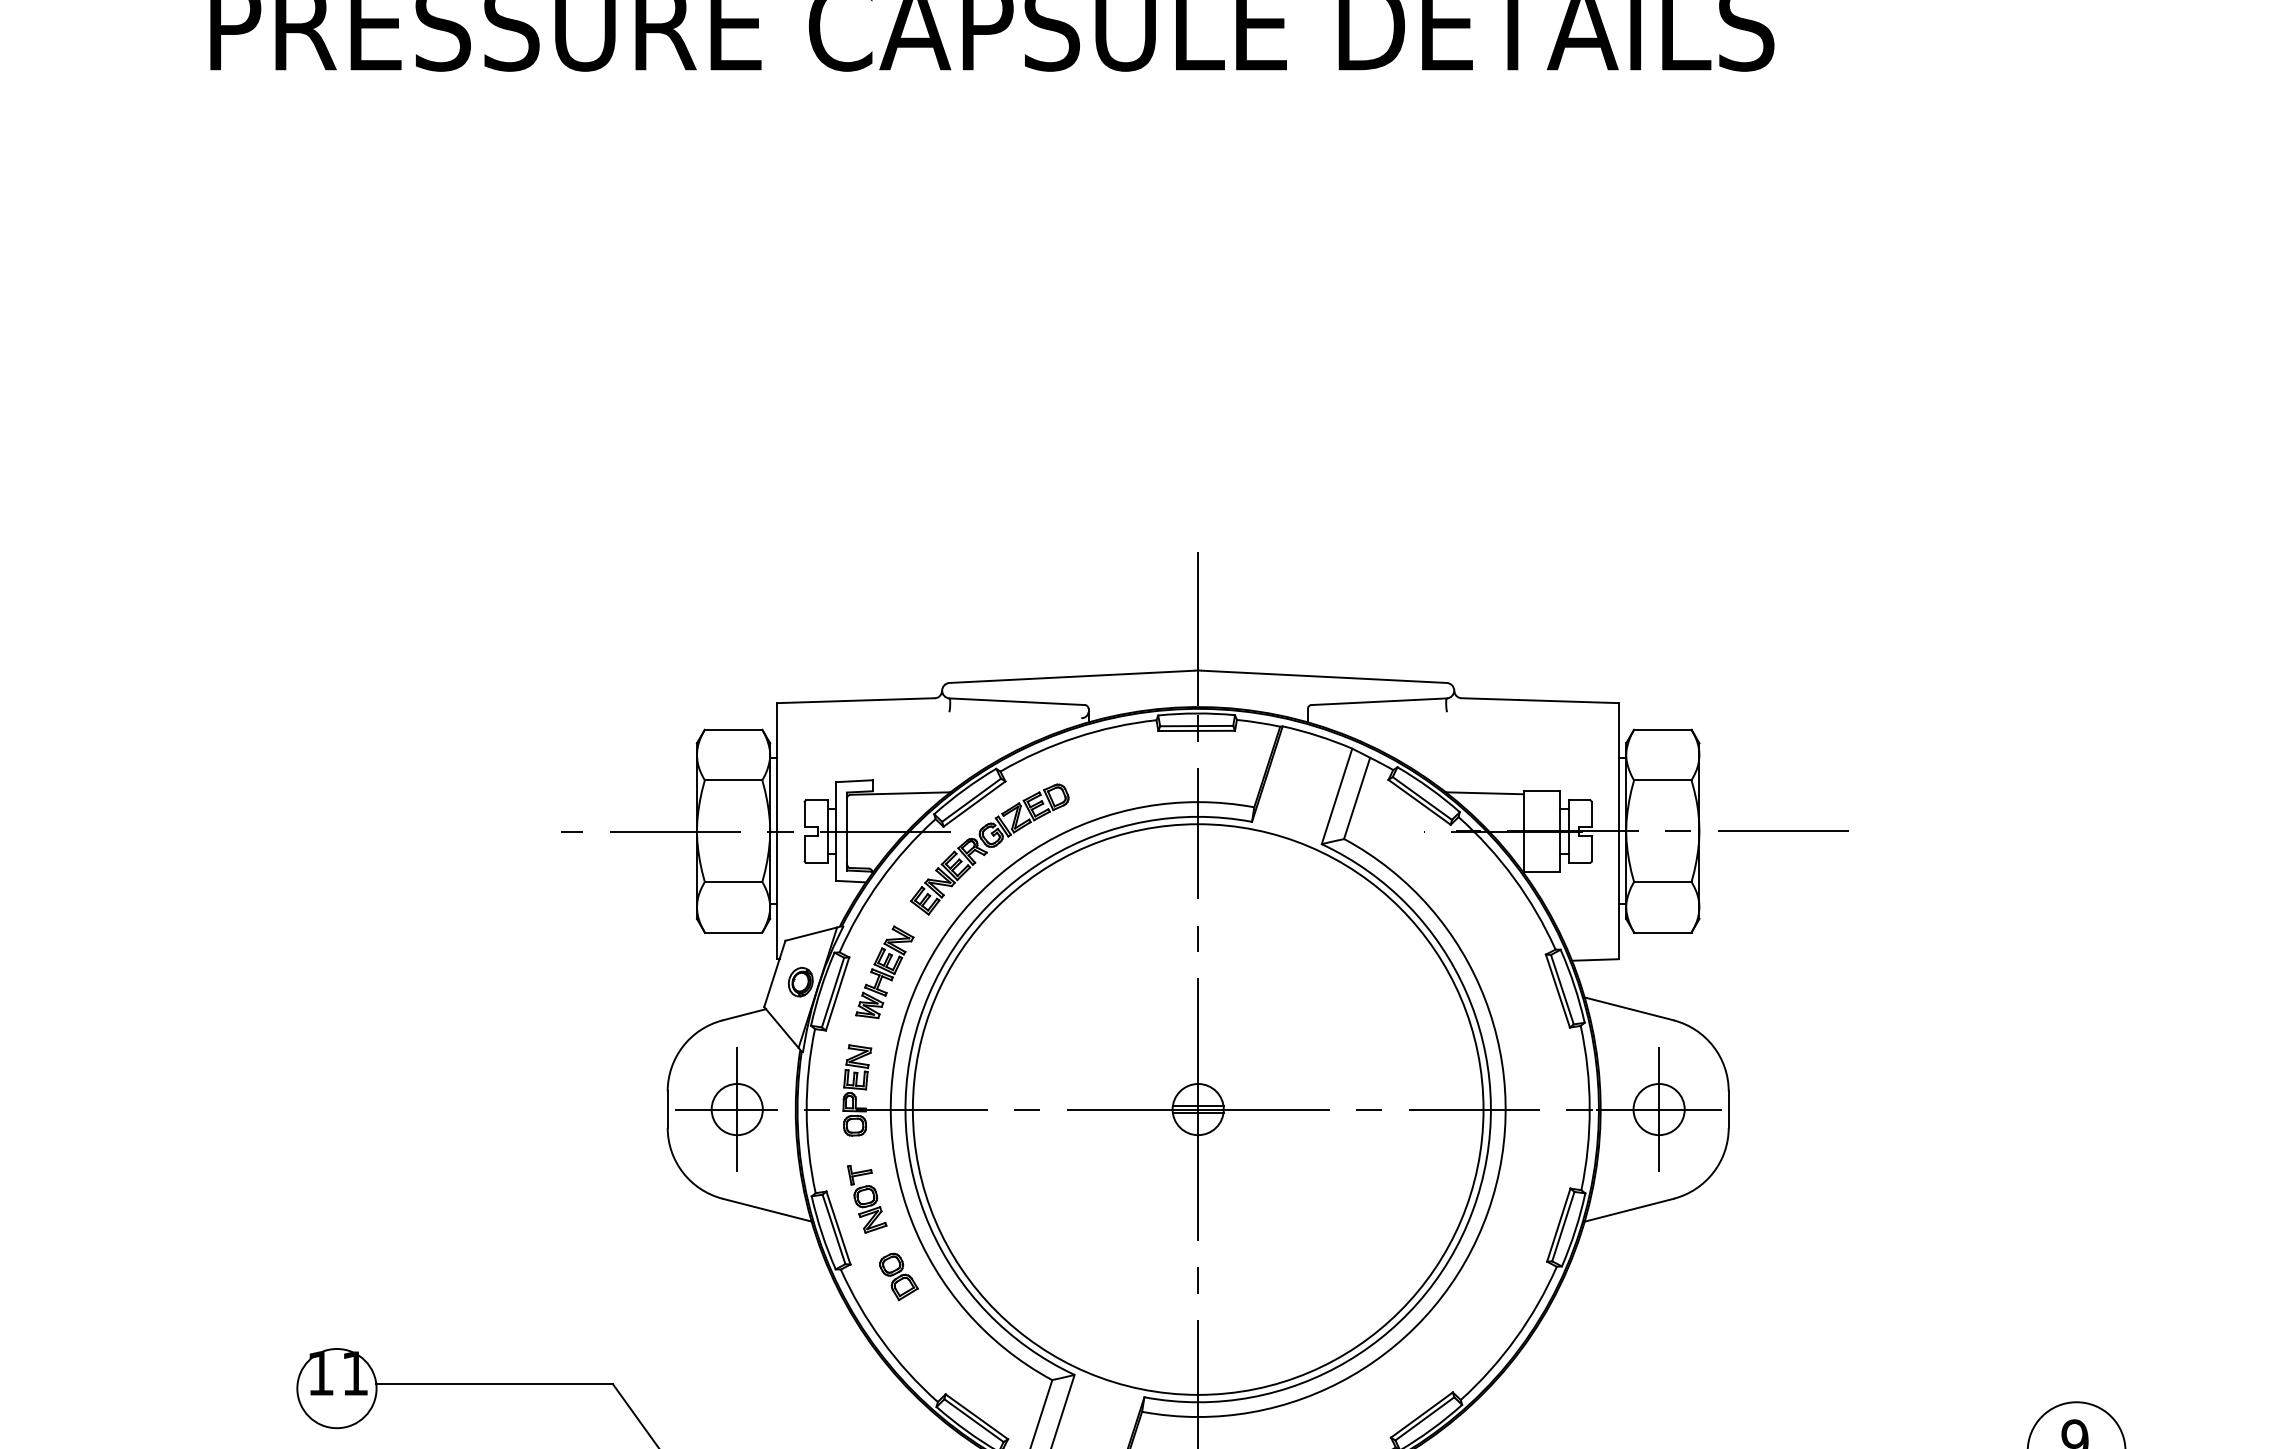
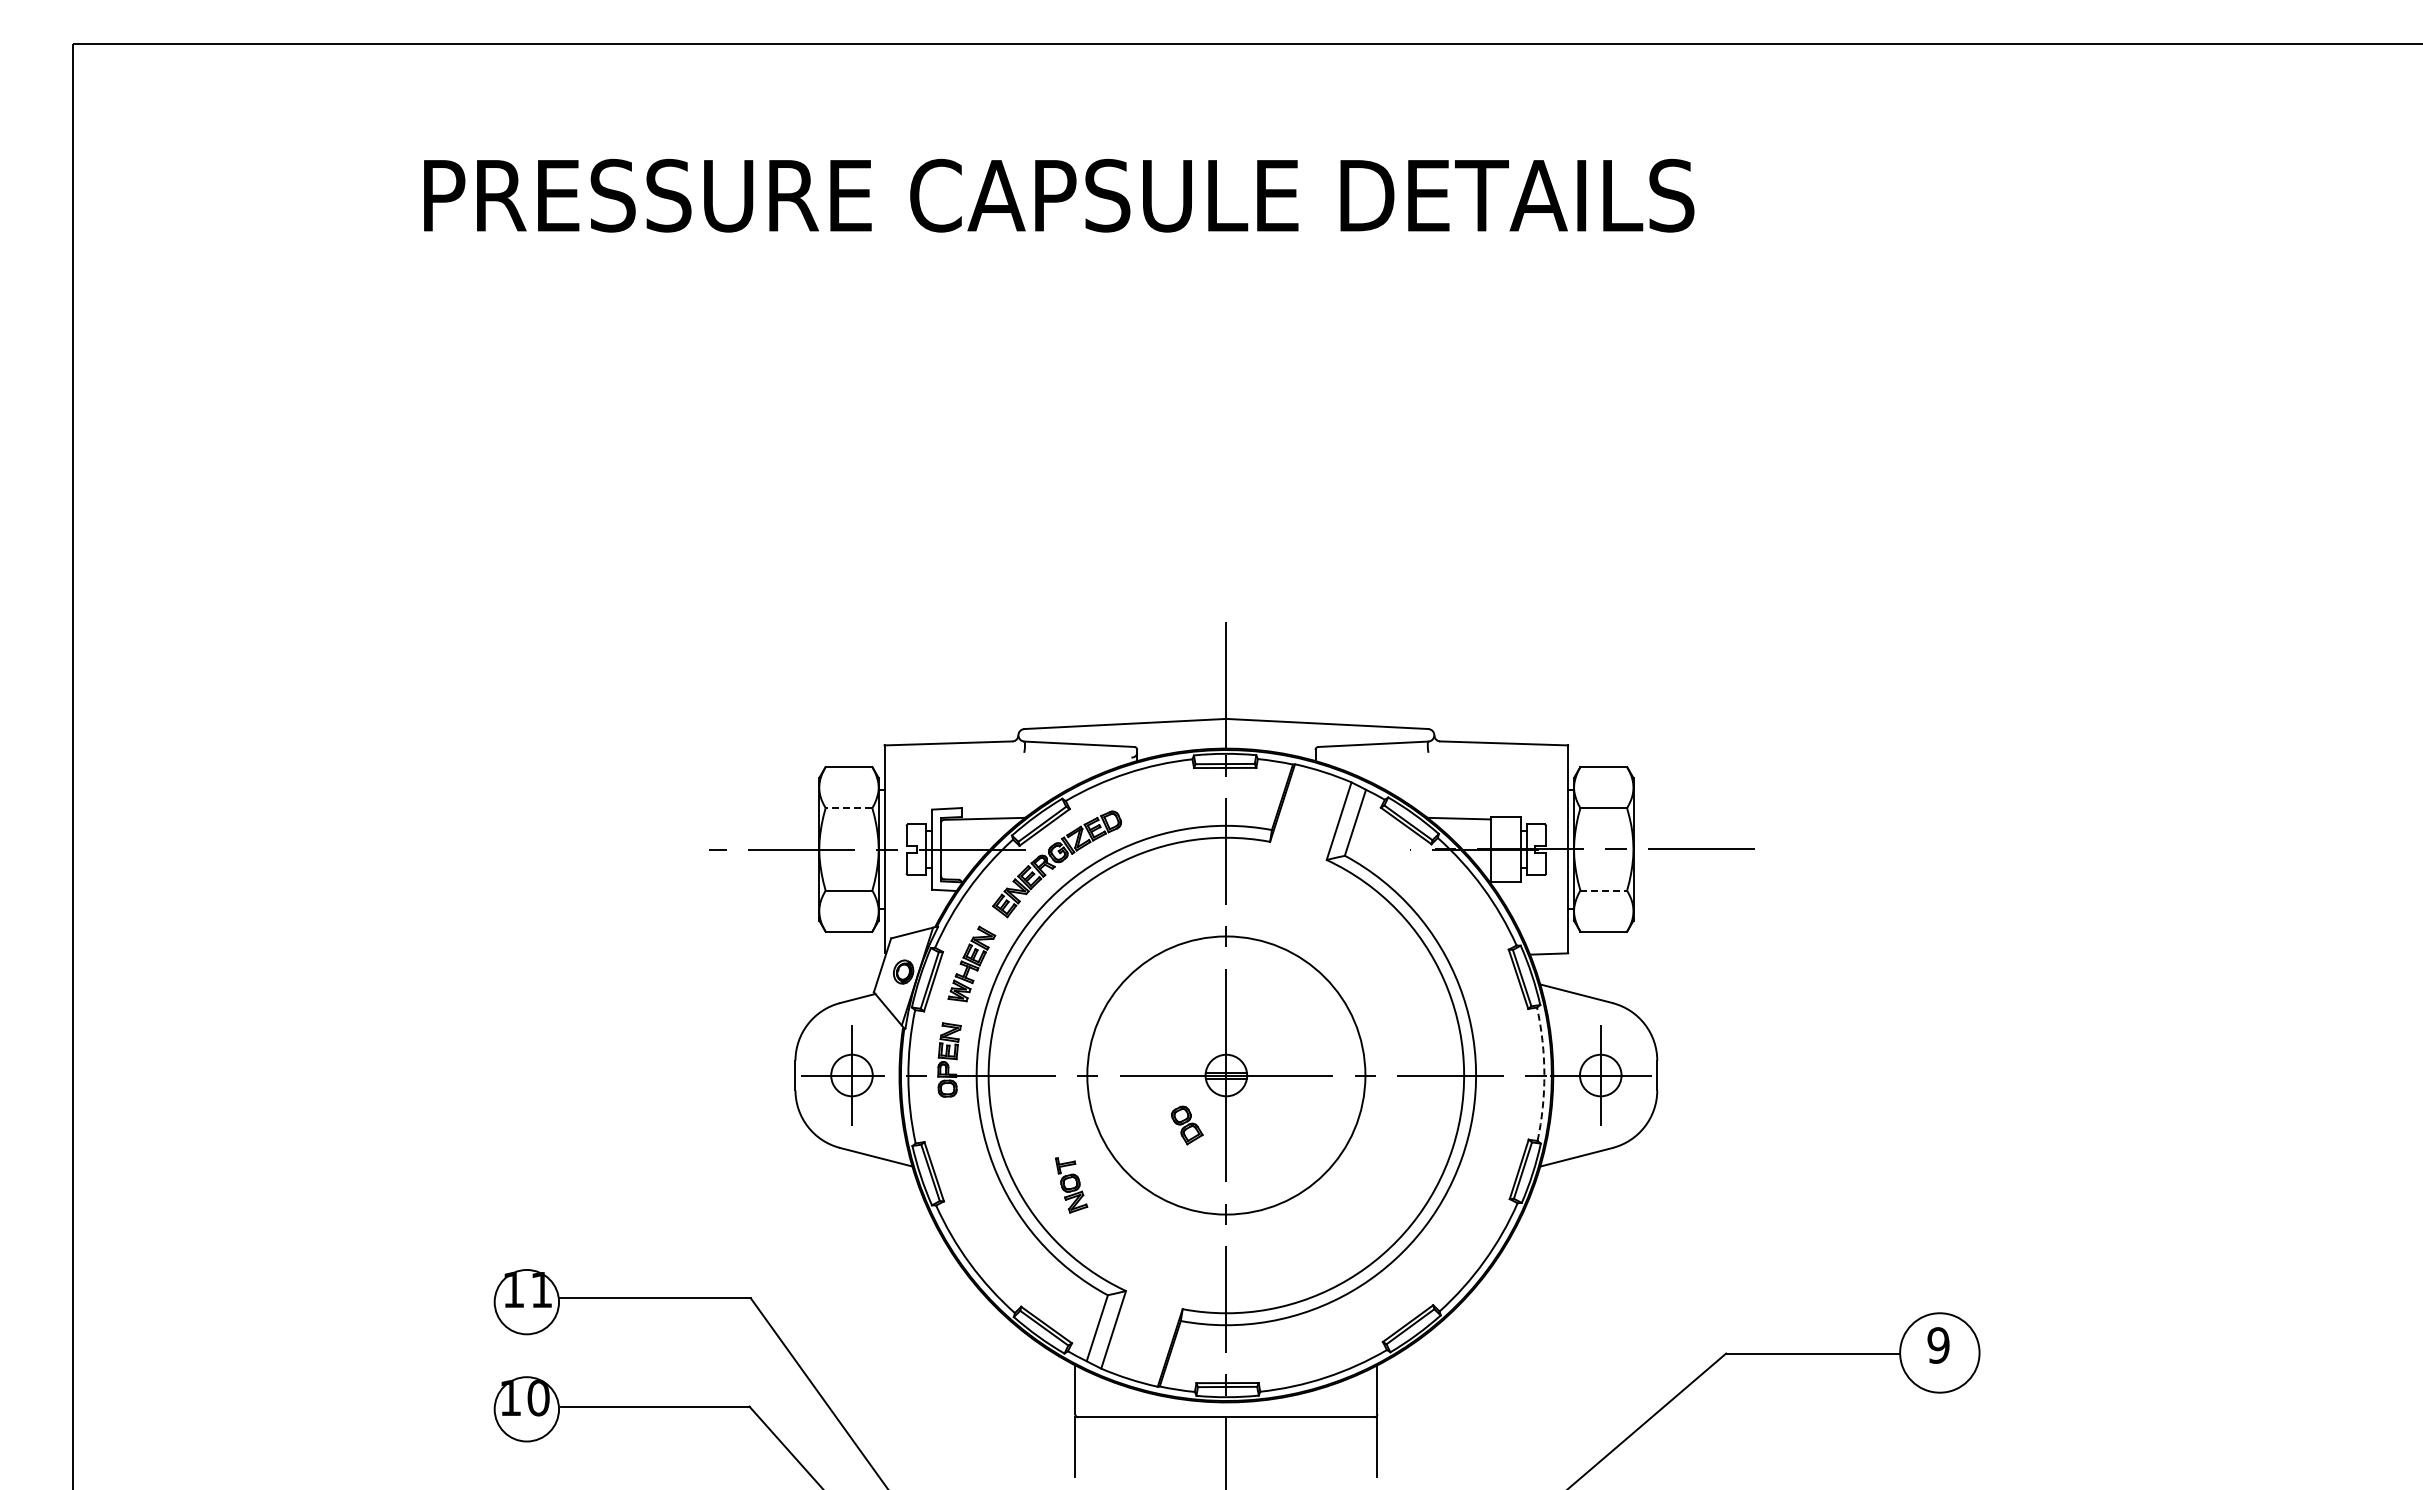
line: (732, 780) -> (848, 808), solid -> dashed
line: (1663, 881) -> (1604, 890), solid -> dashed
arc: (1589, 1108) -> (1544, 1074), solid -> dashed
circle: (1198, 1109) -> (1226, 1075), size x0.6
part: (867, 1199) -> (1071, 1185), moved
part: (899, 1276) -> (1187, 1125), moved

